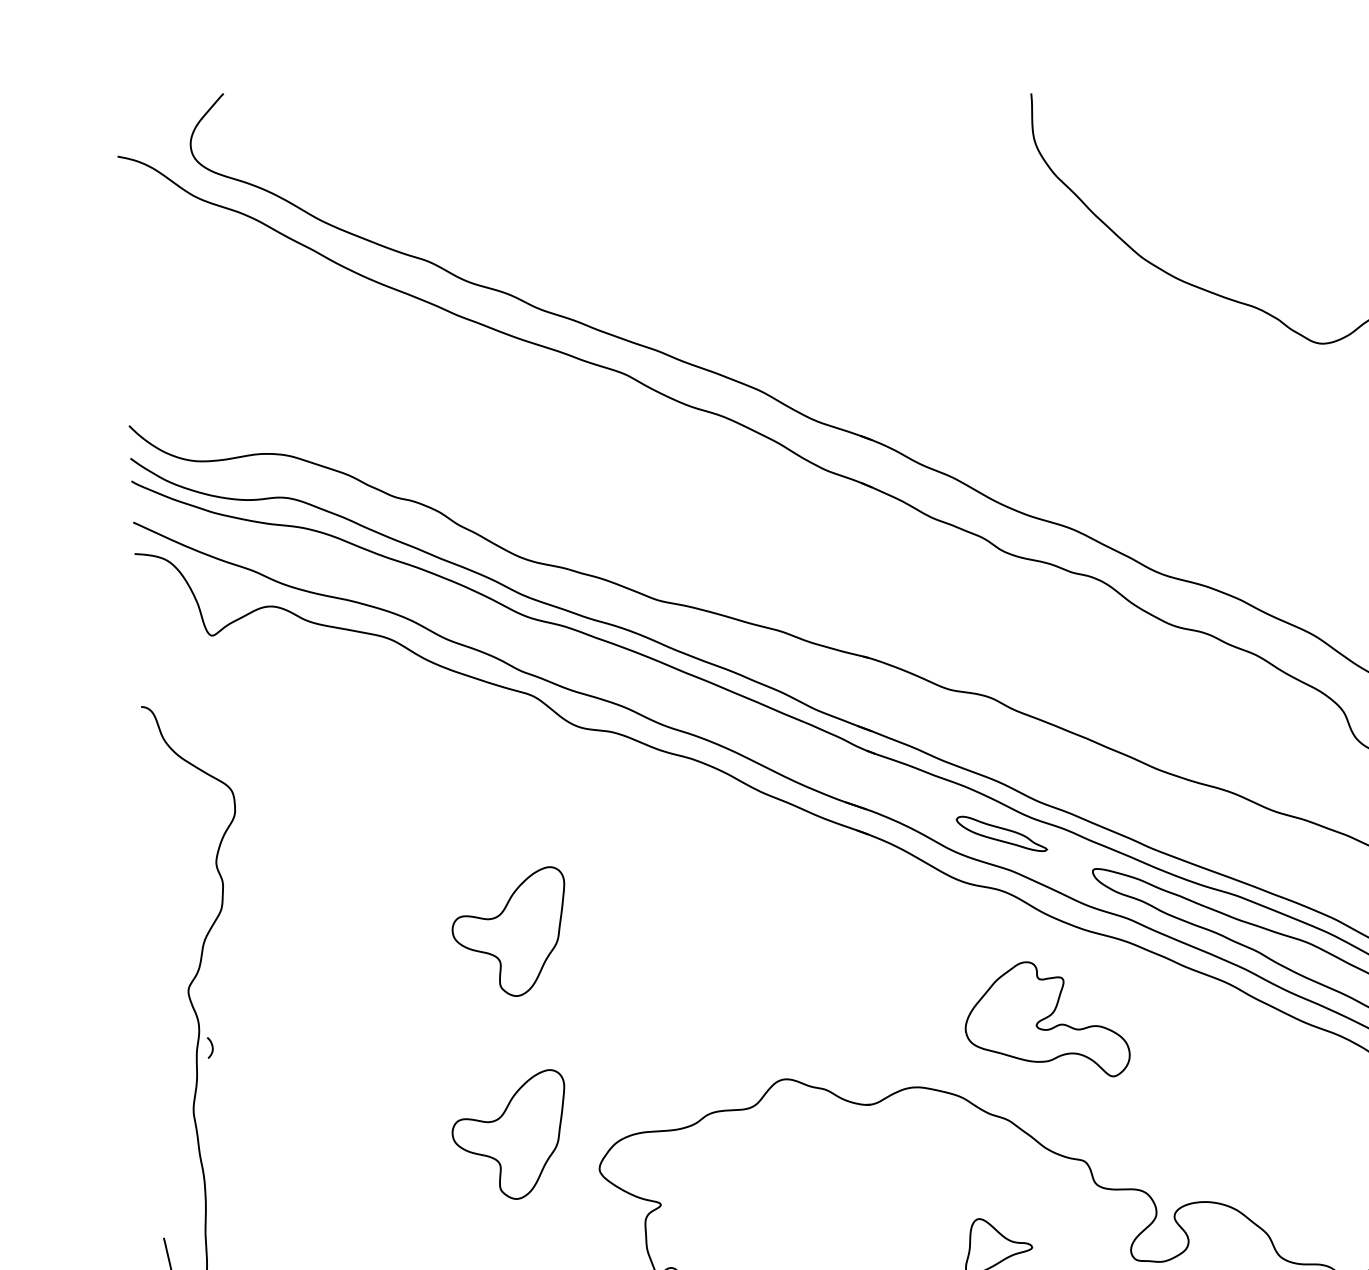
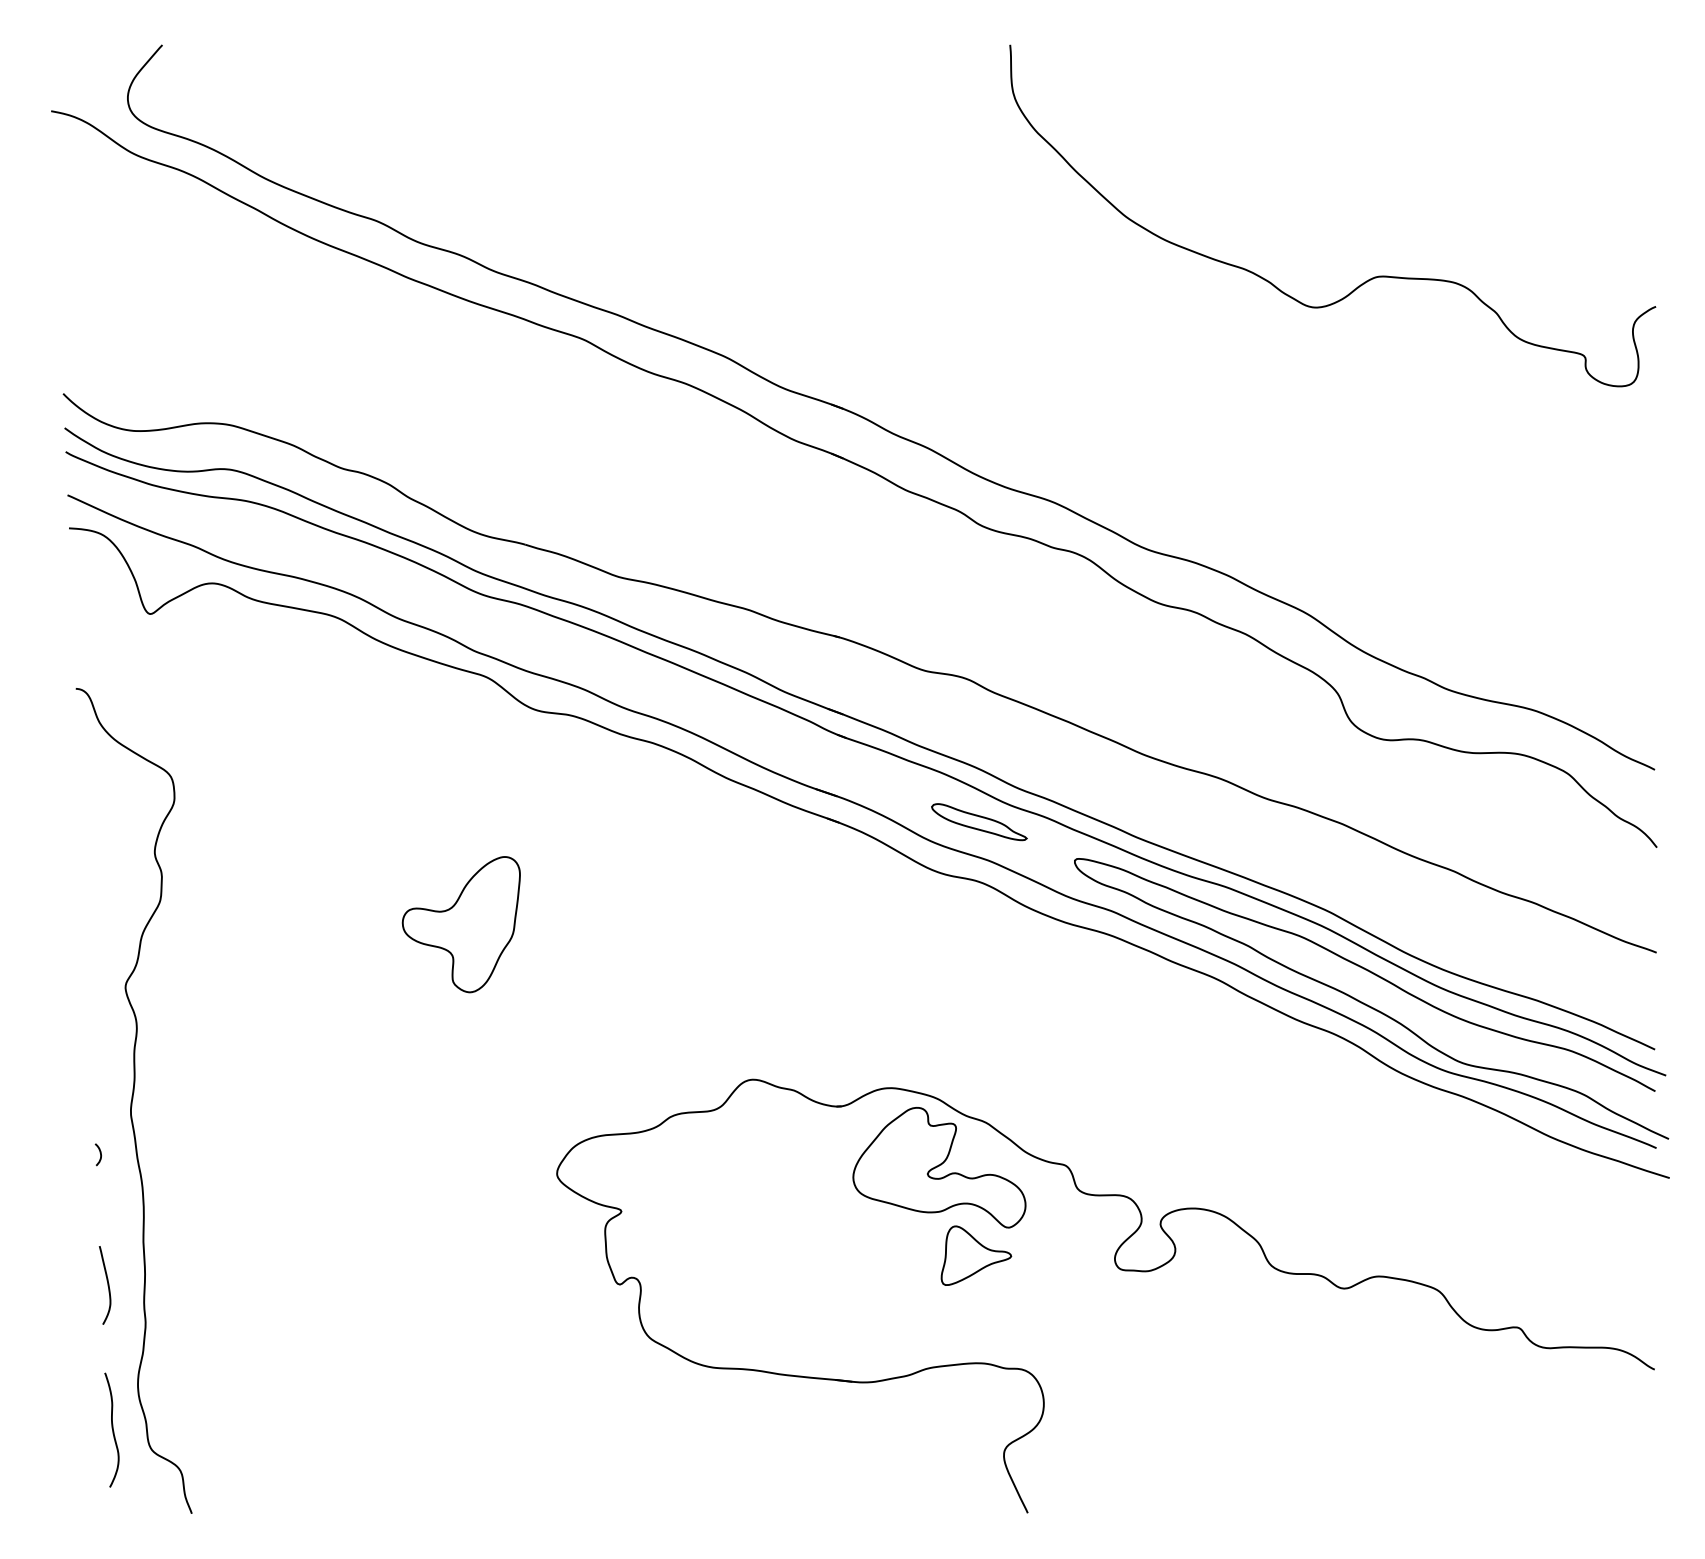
part: (1047, 1019) -> (939, 1167), moved
curve: (211, 1045) -> (99, 1152), moved
part: (507, 1134) -> (460, 1137), removed

